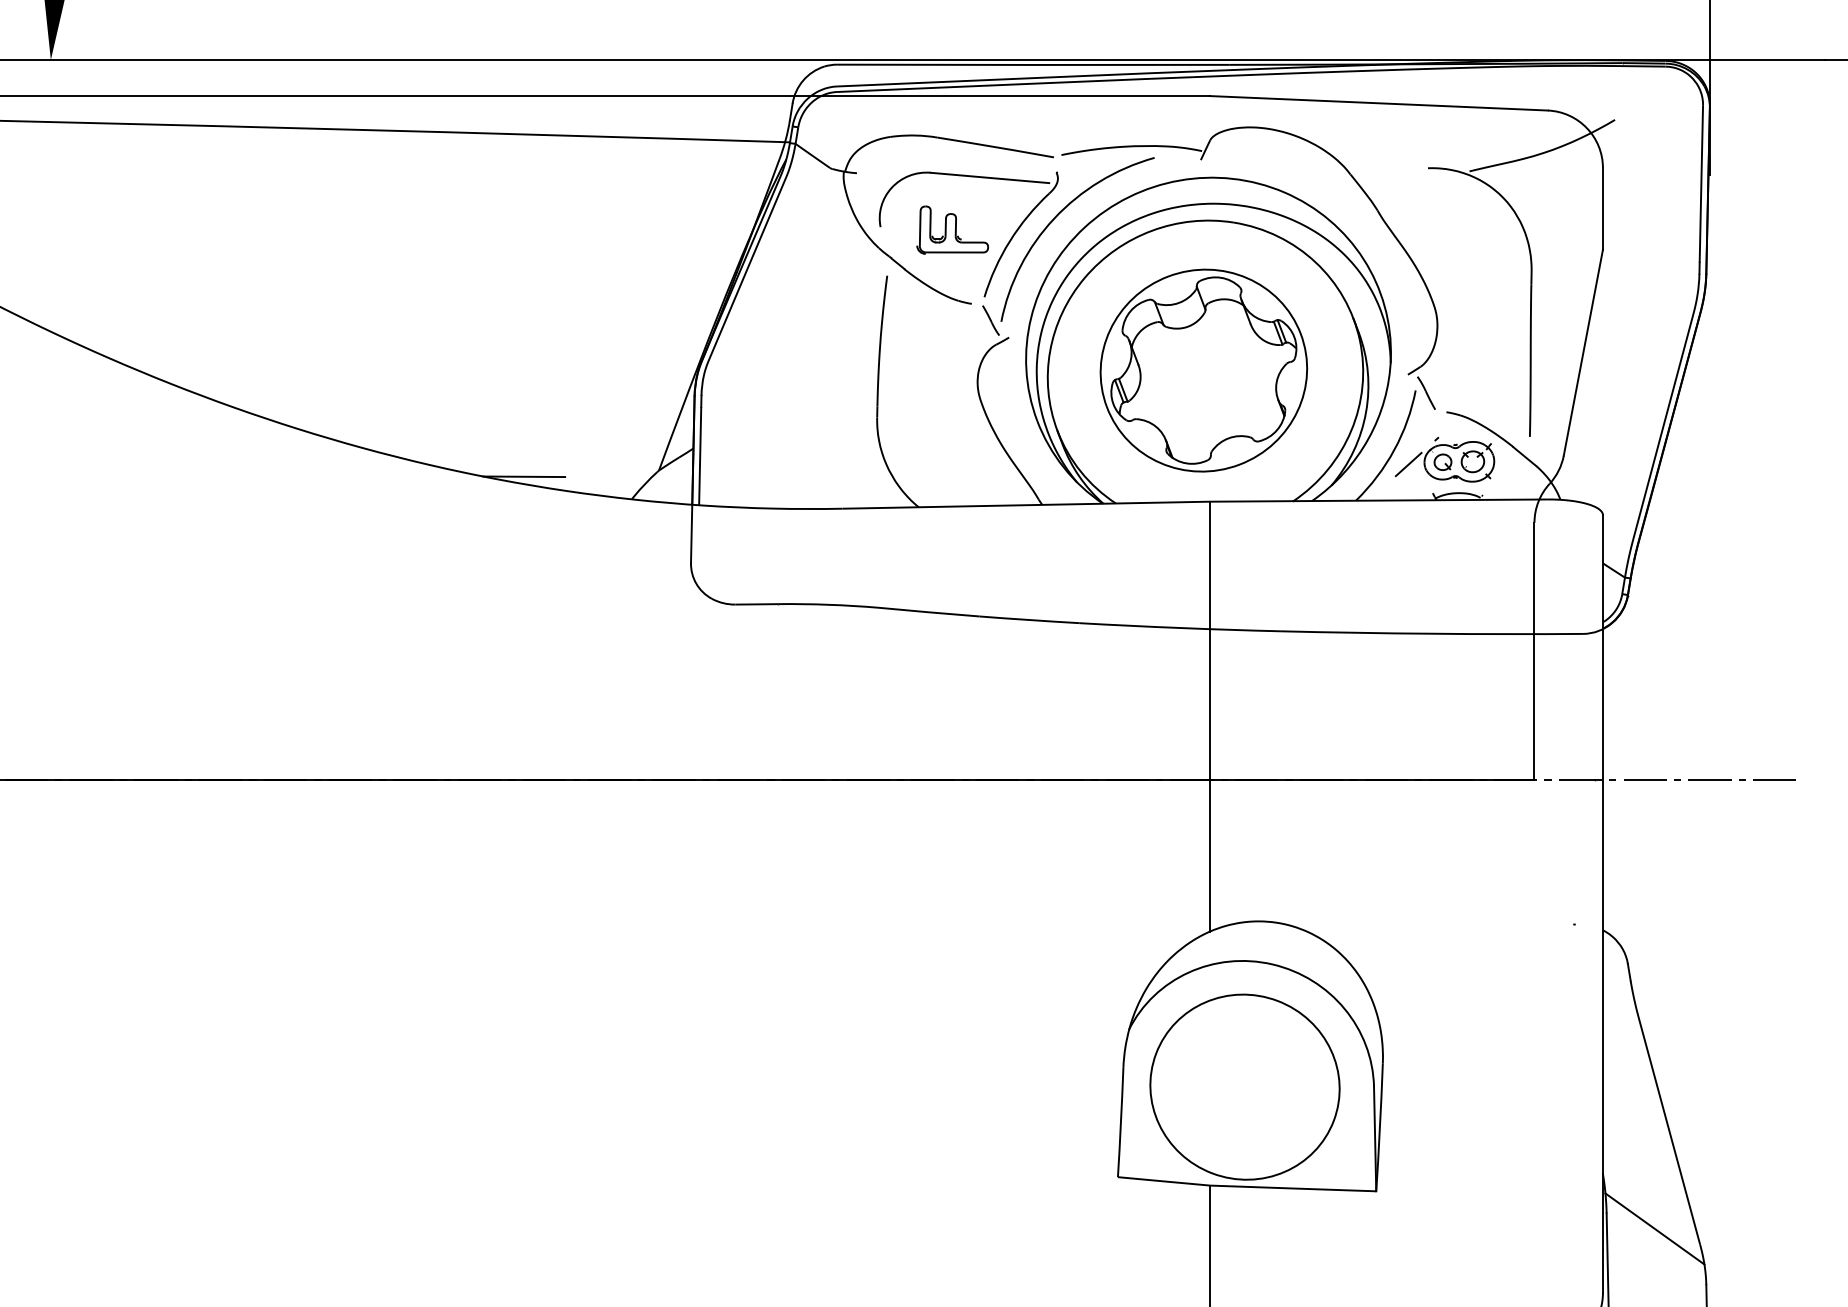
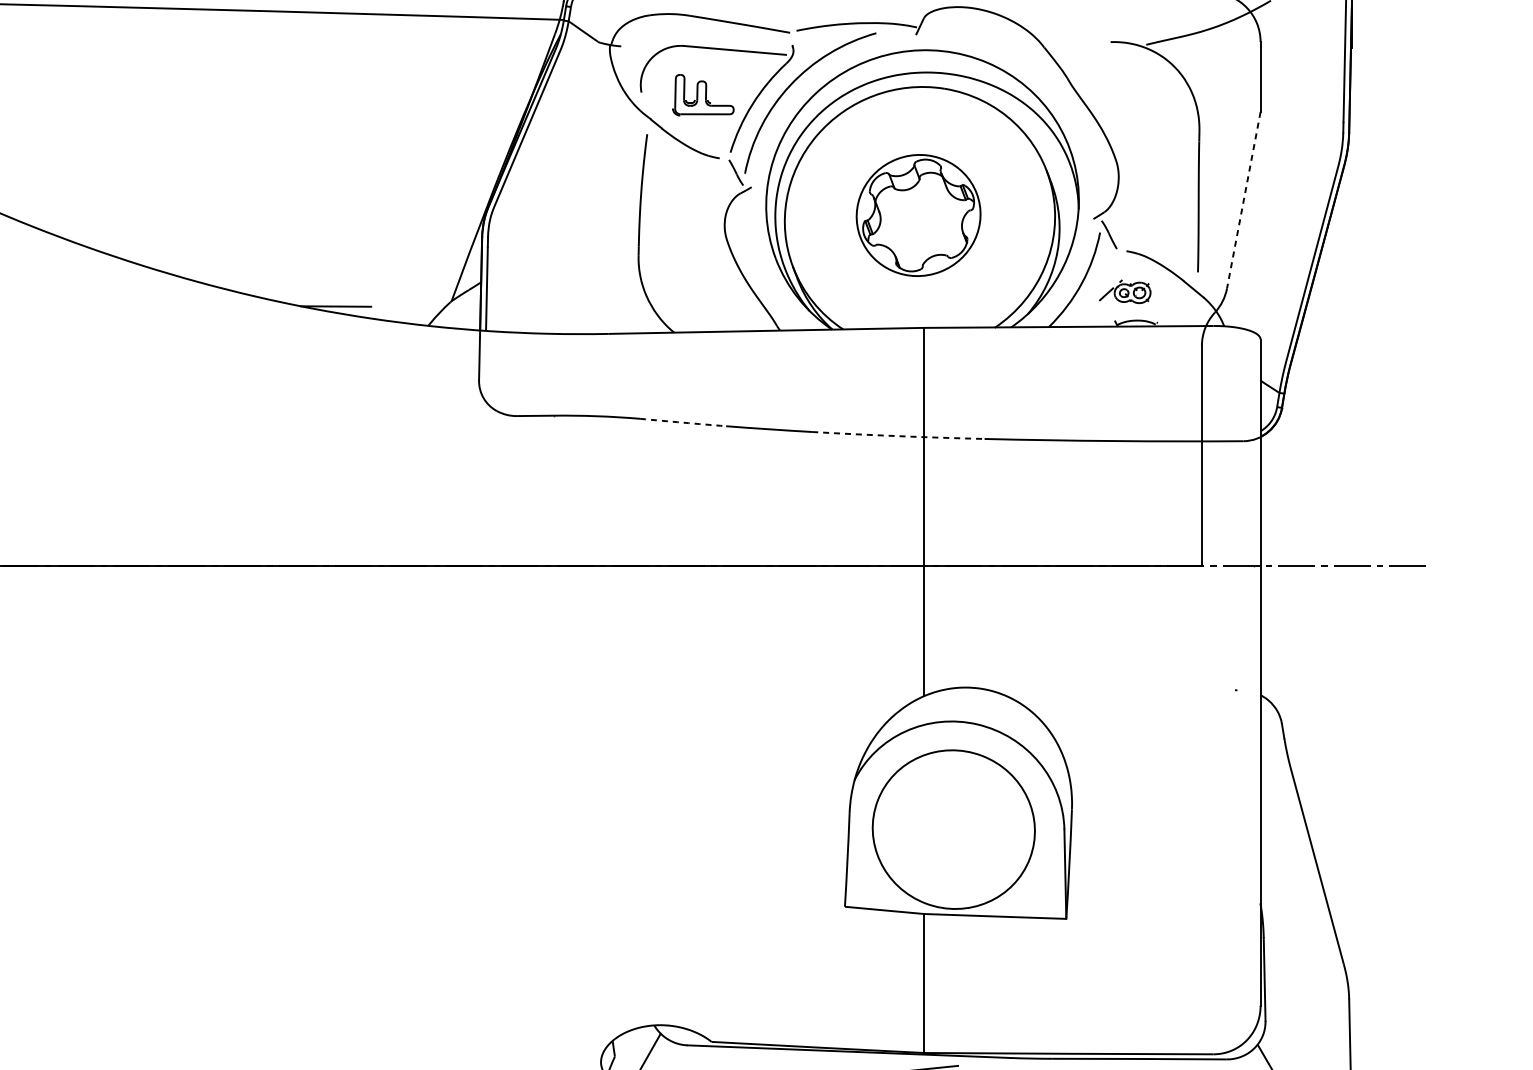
line: (1583, 352) -> (1243, 200), solid -> dashed
part: (1203, 370) -> (918, 215), size x0.7
part: (1444, 459) -> (1124, 291), size x0.6
arc: (929, 612) -> (683, 422), solid -> dashed
arc: (1180, 628) -> (898, 436), solid -> dashed
line: (1654, 1228) -> (1304, 950), removed

